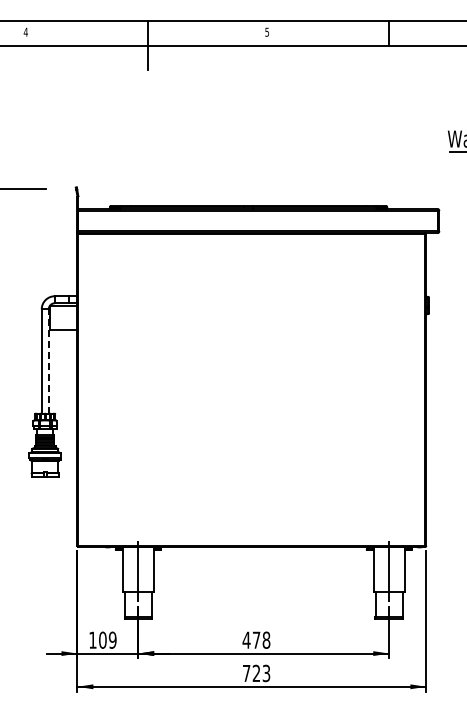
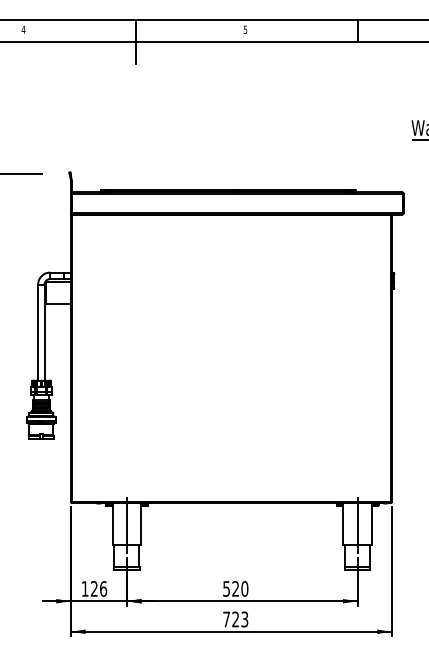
line: (48, 361) -> (44, 332), dashed -> solid
text: (107, 639) -> (98, 588), 109 -> 126
text: (256, 639) -> (235, 588), 478 -> 520

